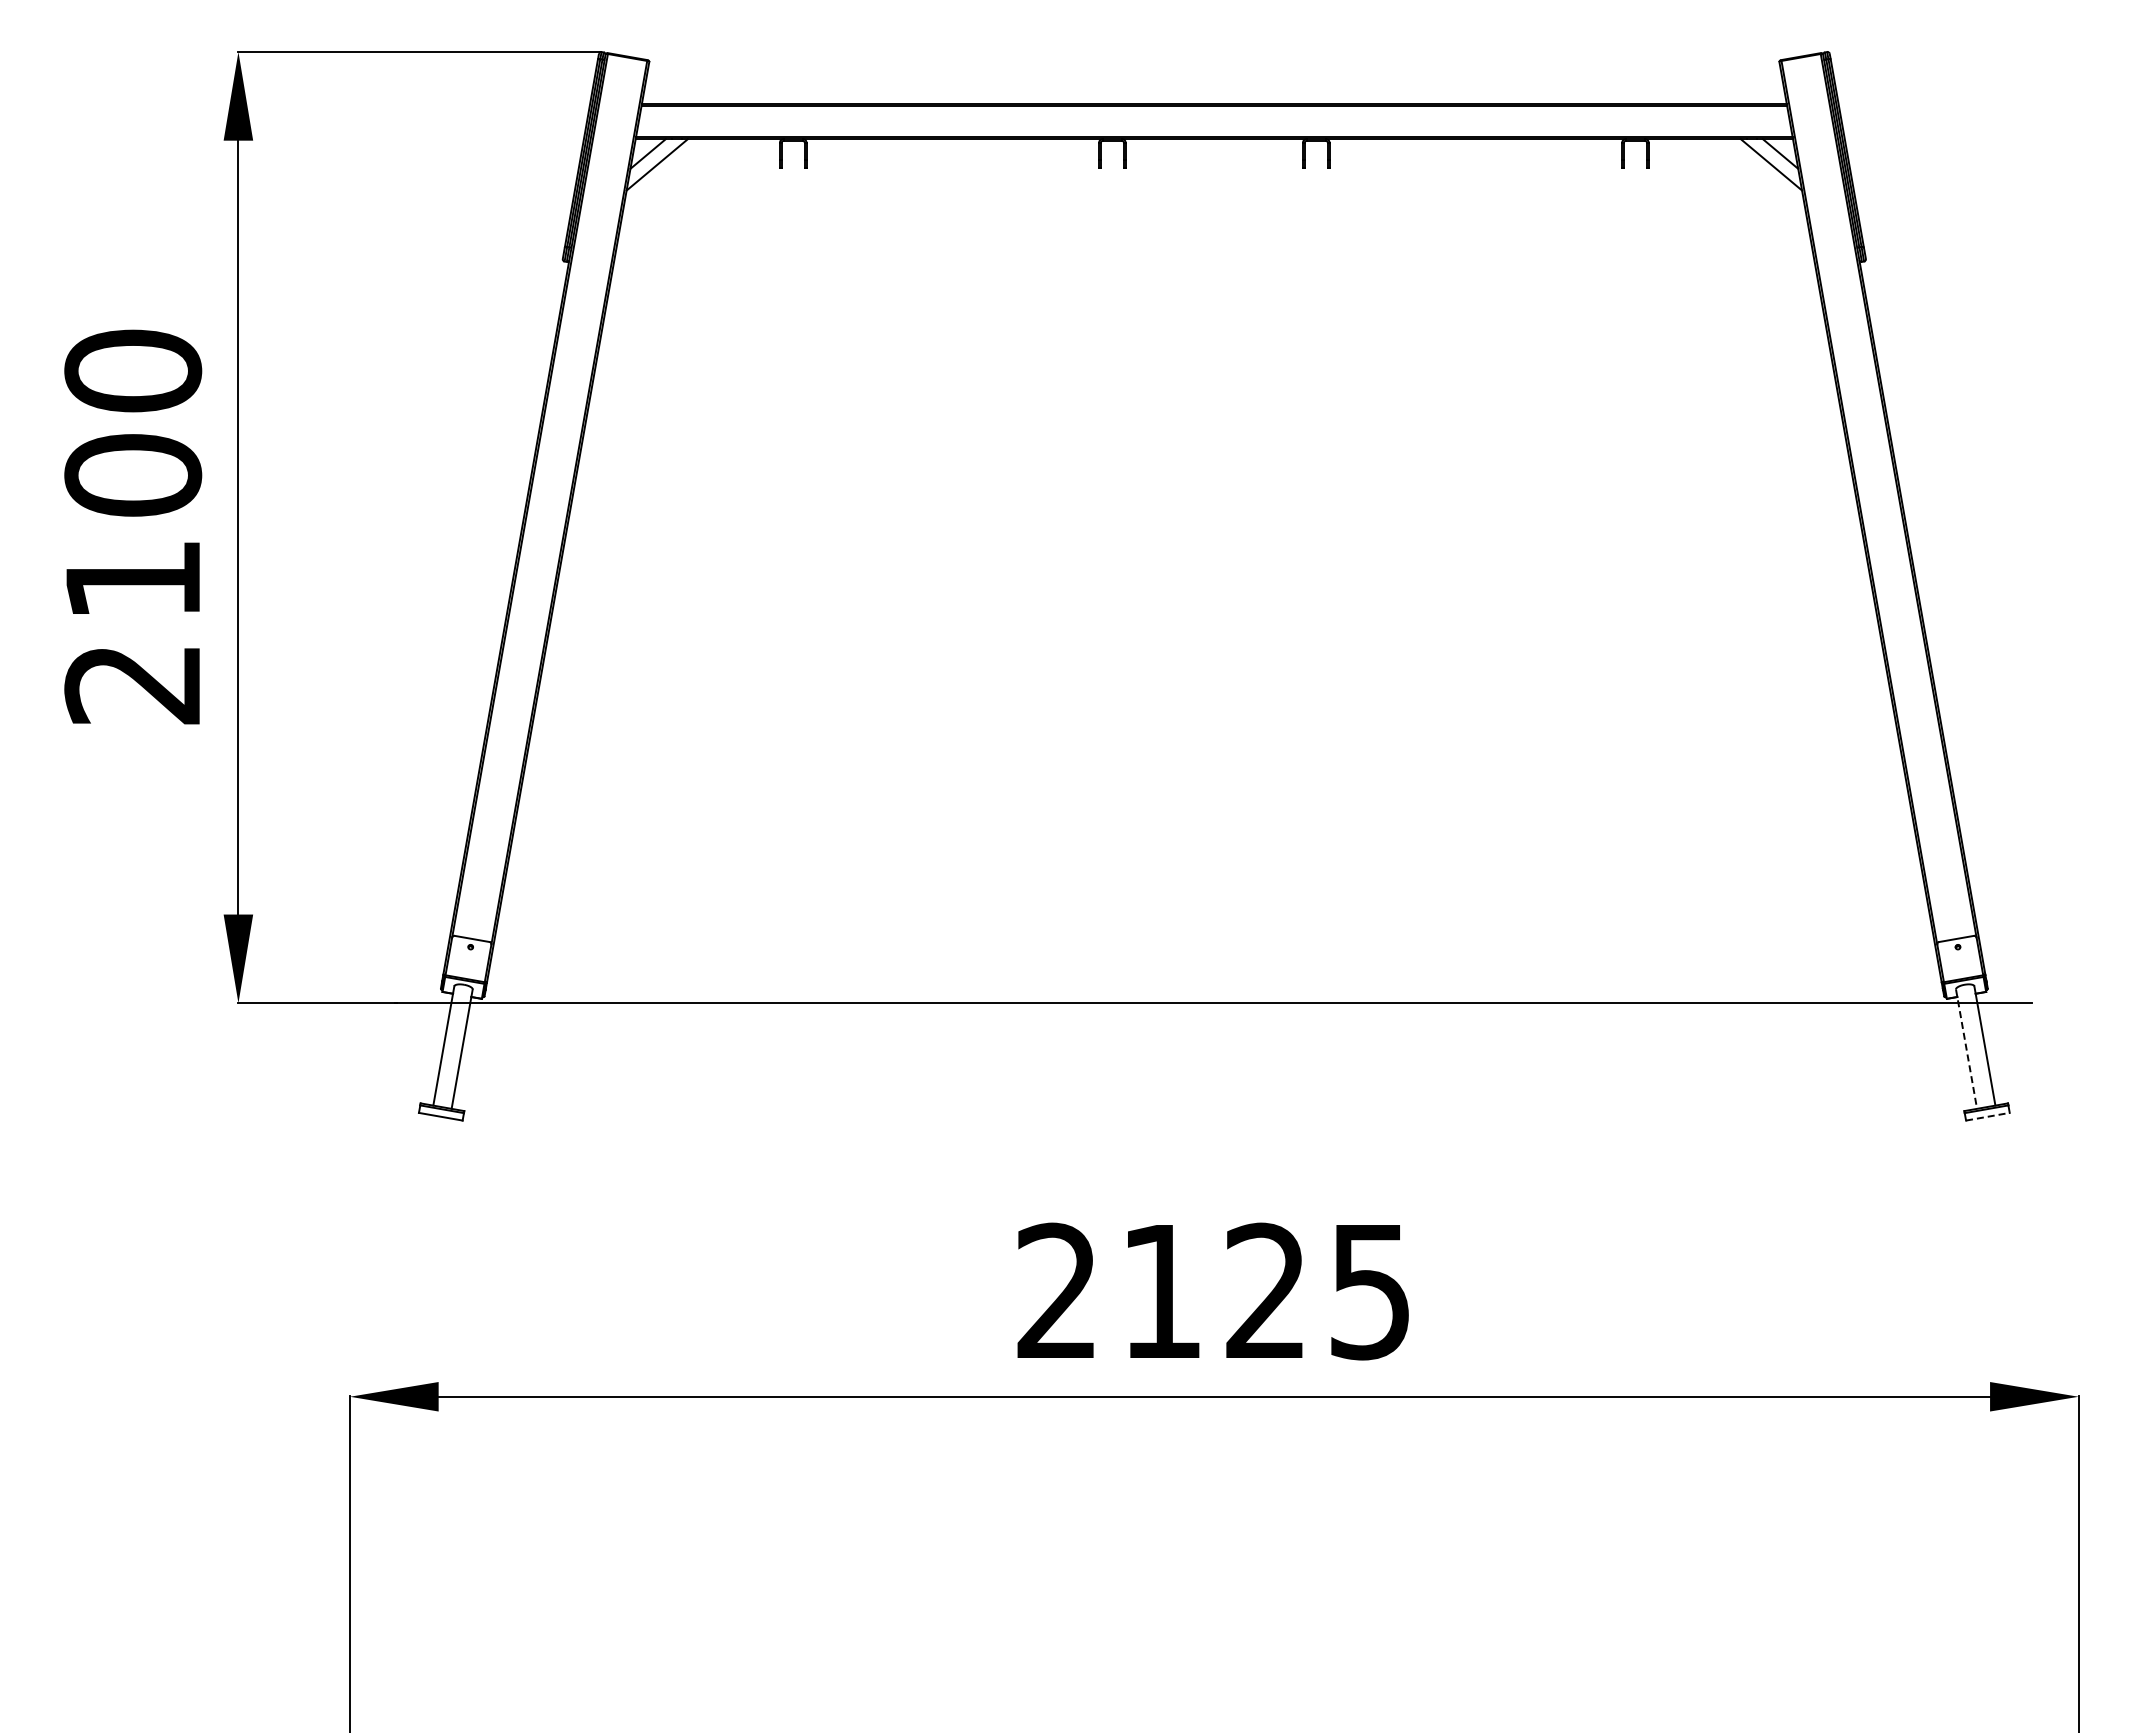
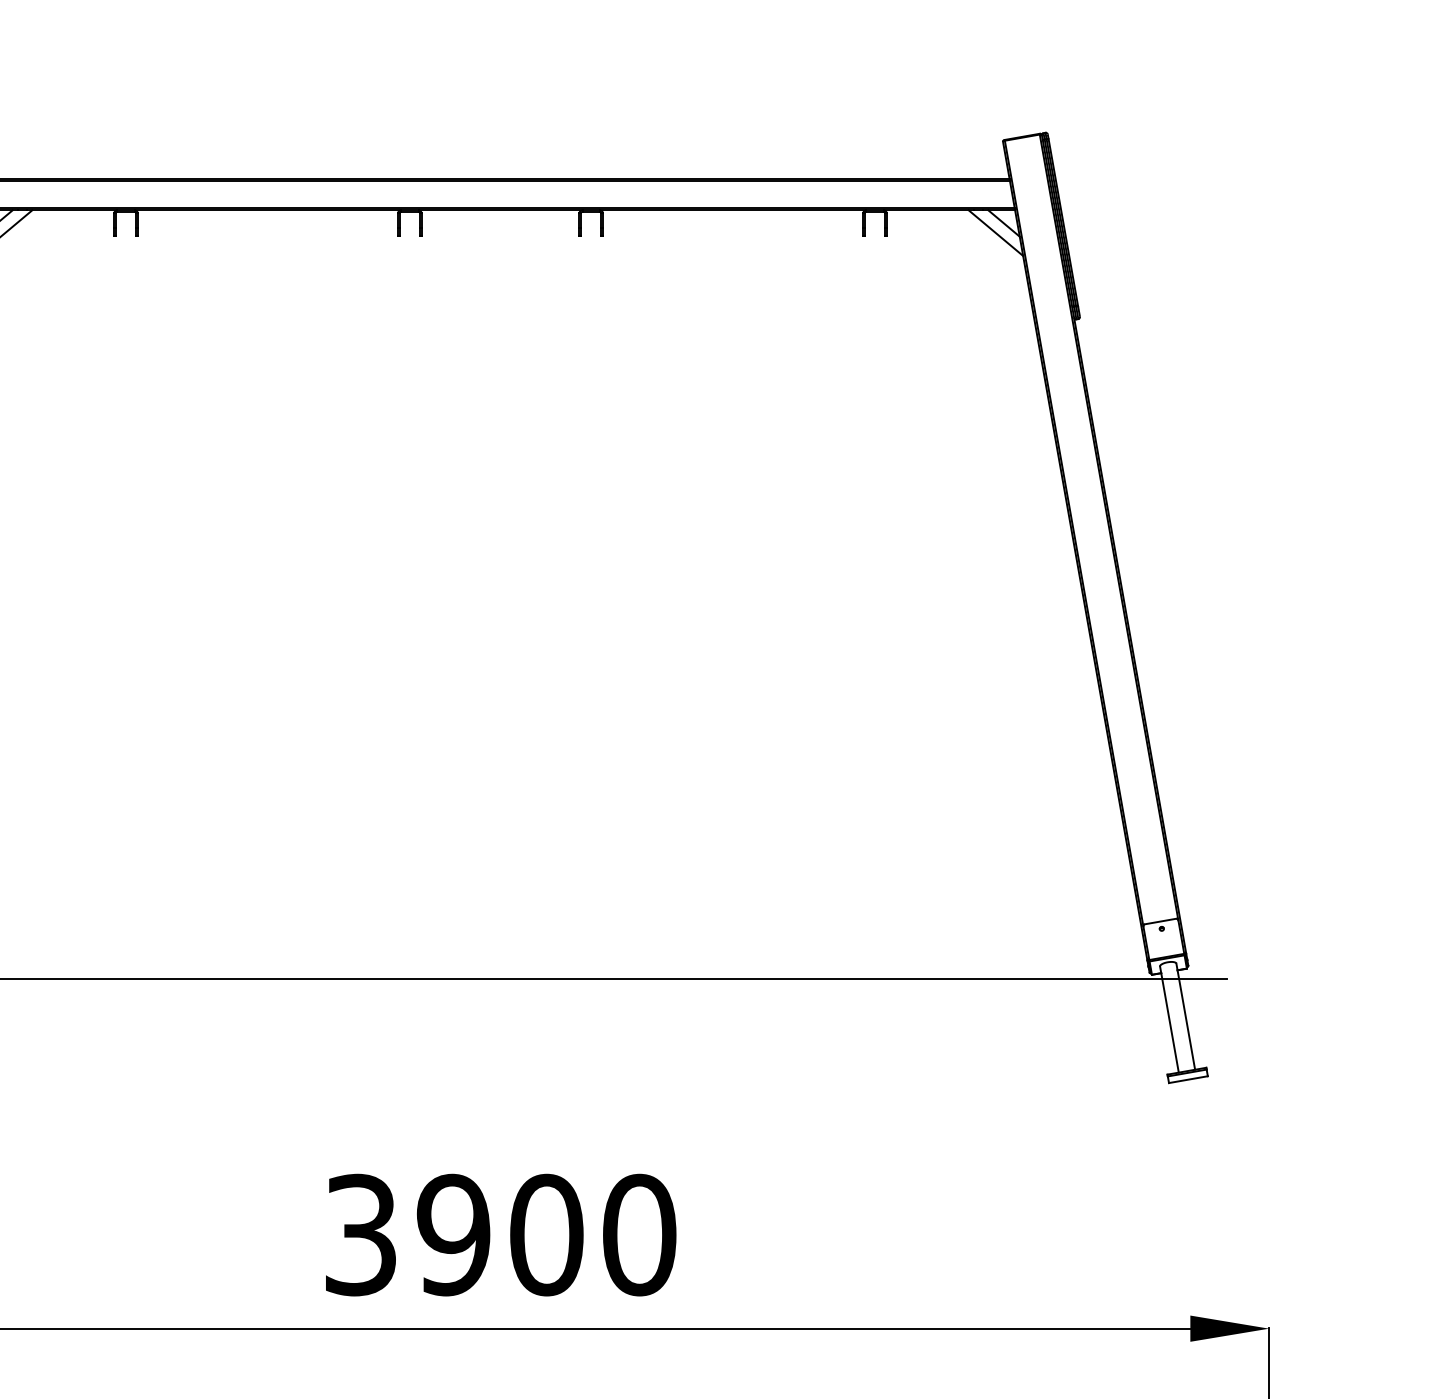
line: (1966, 1049) -> (1169, 1019), dashed -> solid
line: (1988, 1116) -> (1188, 1079), dashed -> solid
text: (1214, 1291) -> (500, 1235), 2125 -> 3900

